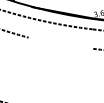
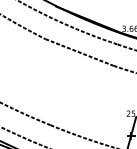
line: (60, 43) -> (79, 52), added

